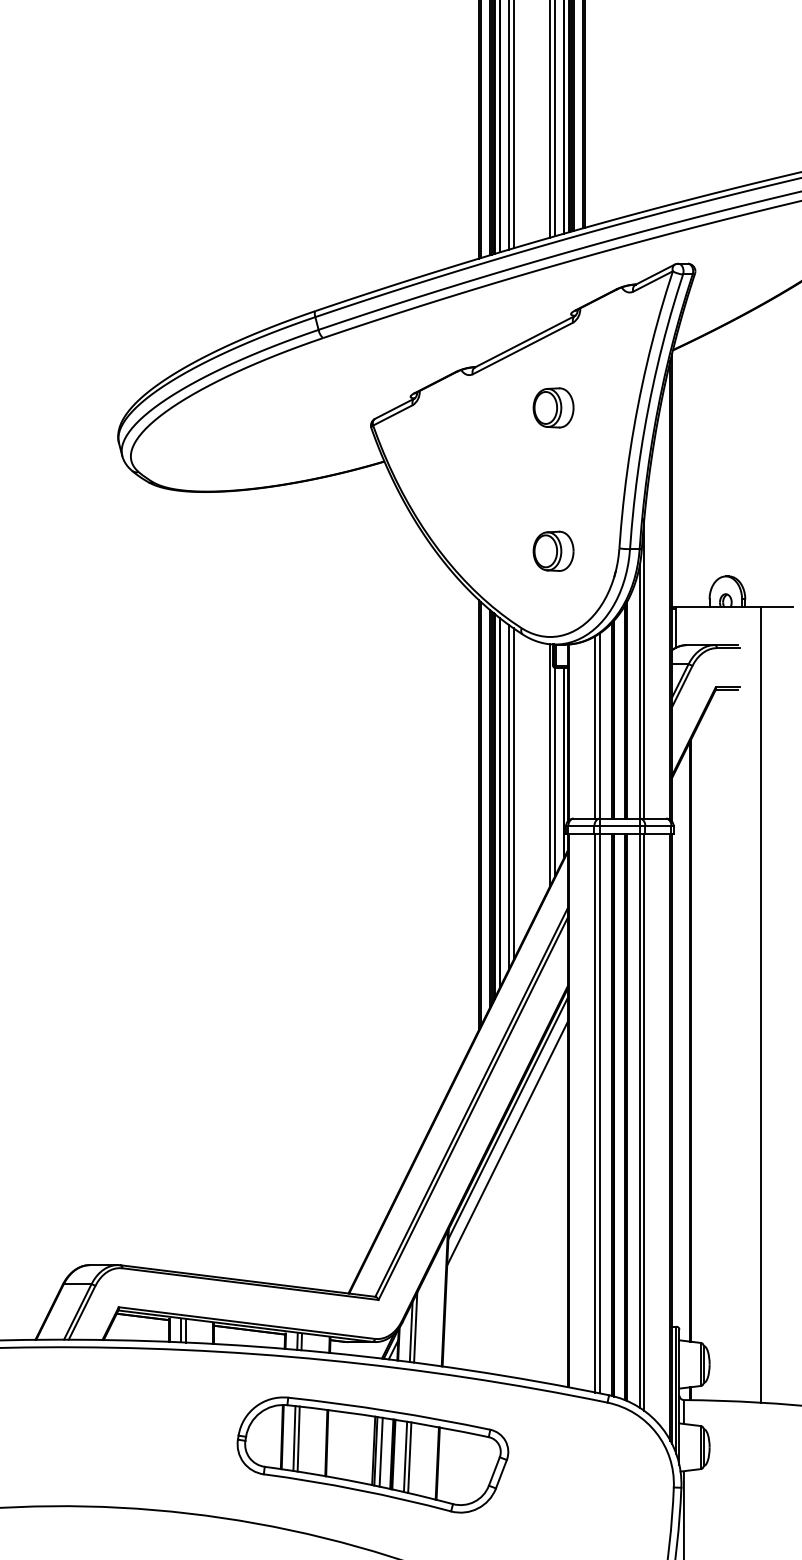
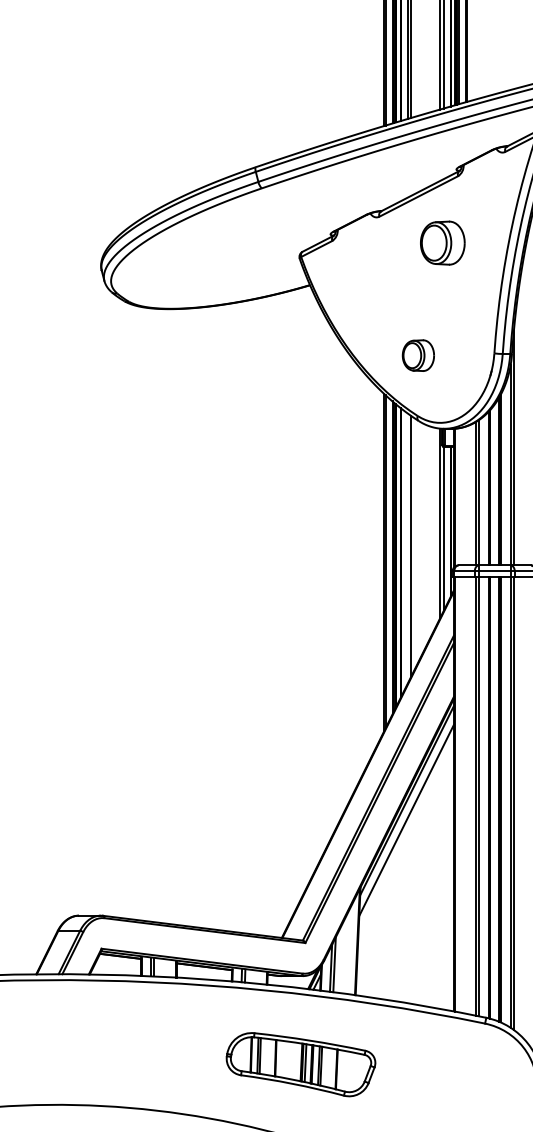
part: (553, 407) -> (442, 242), size x1.4
part: (553, 550) -> (418, 355), moved
line: (509, 796) -> (408, 548), removed
part: (372, 1454) -> (300, 1064), size x0.7

